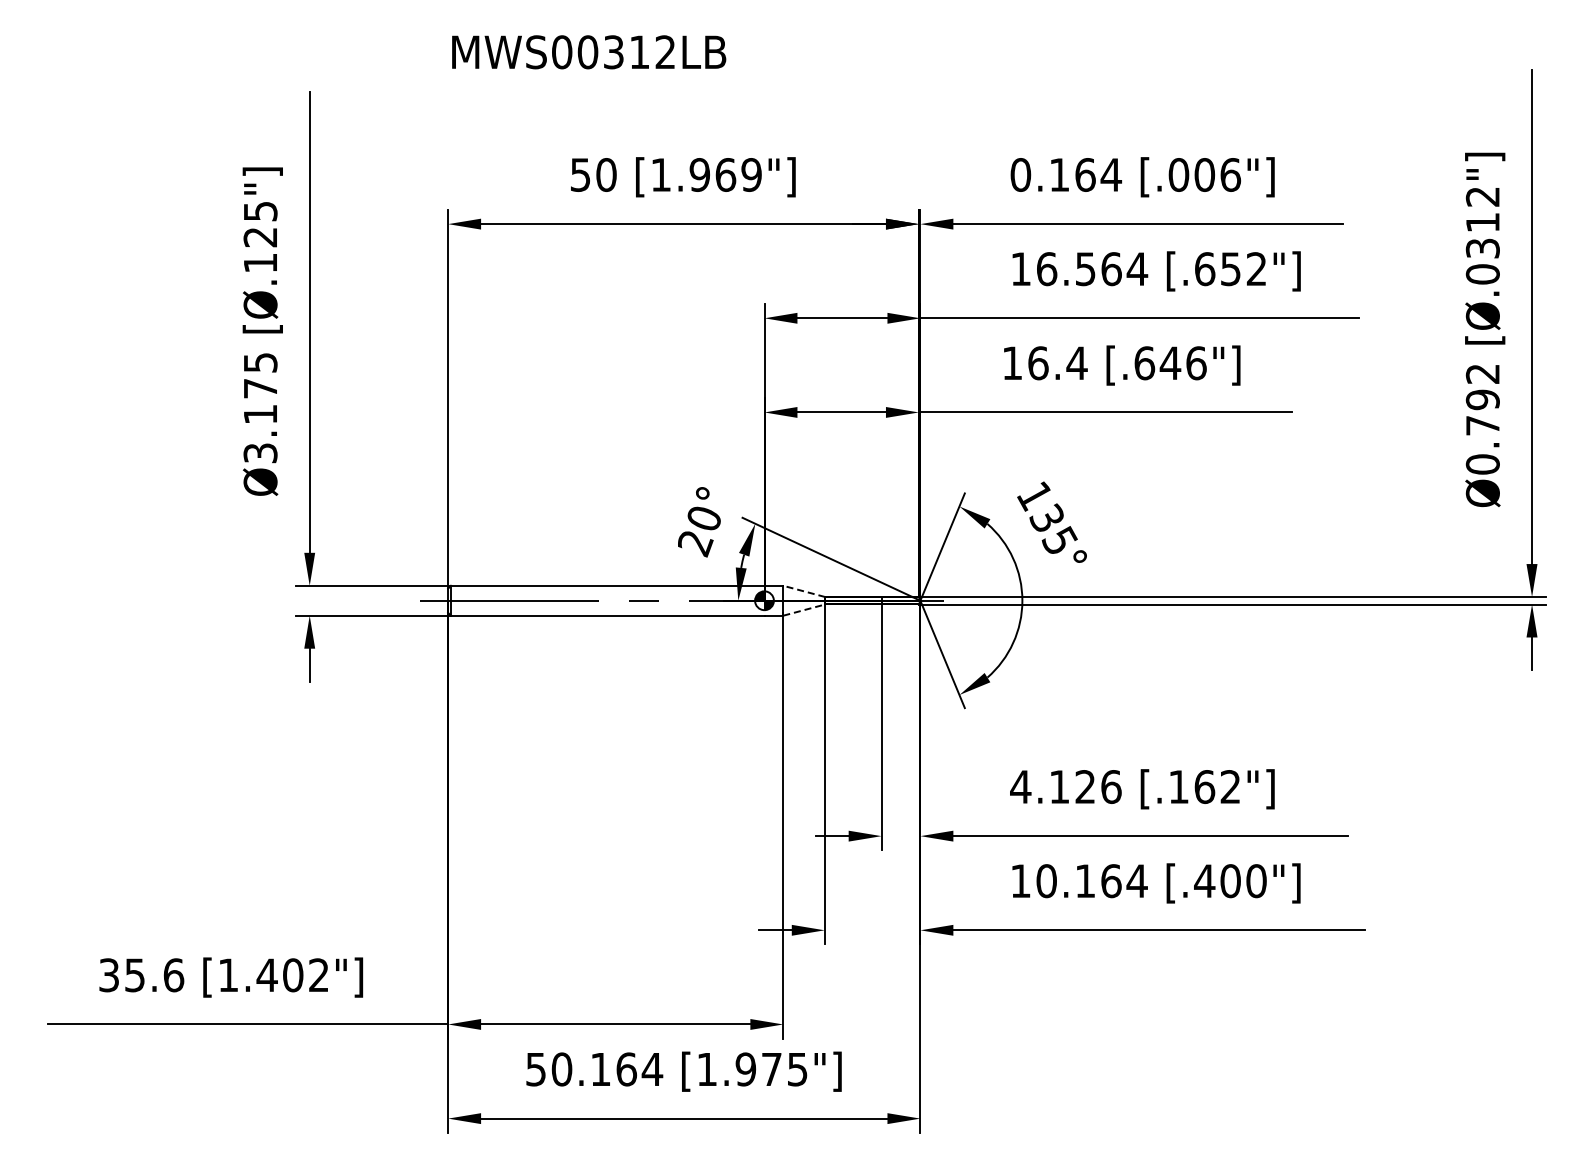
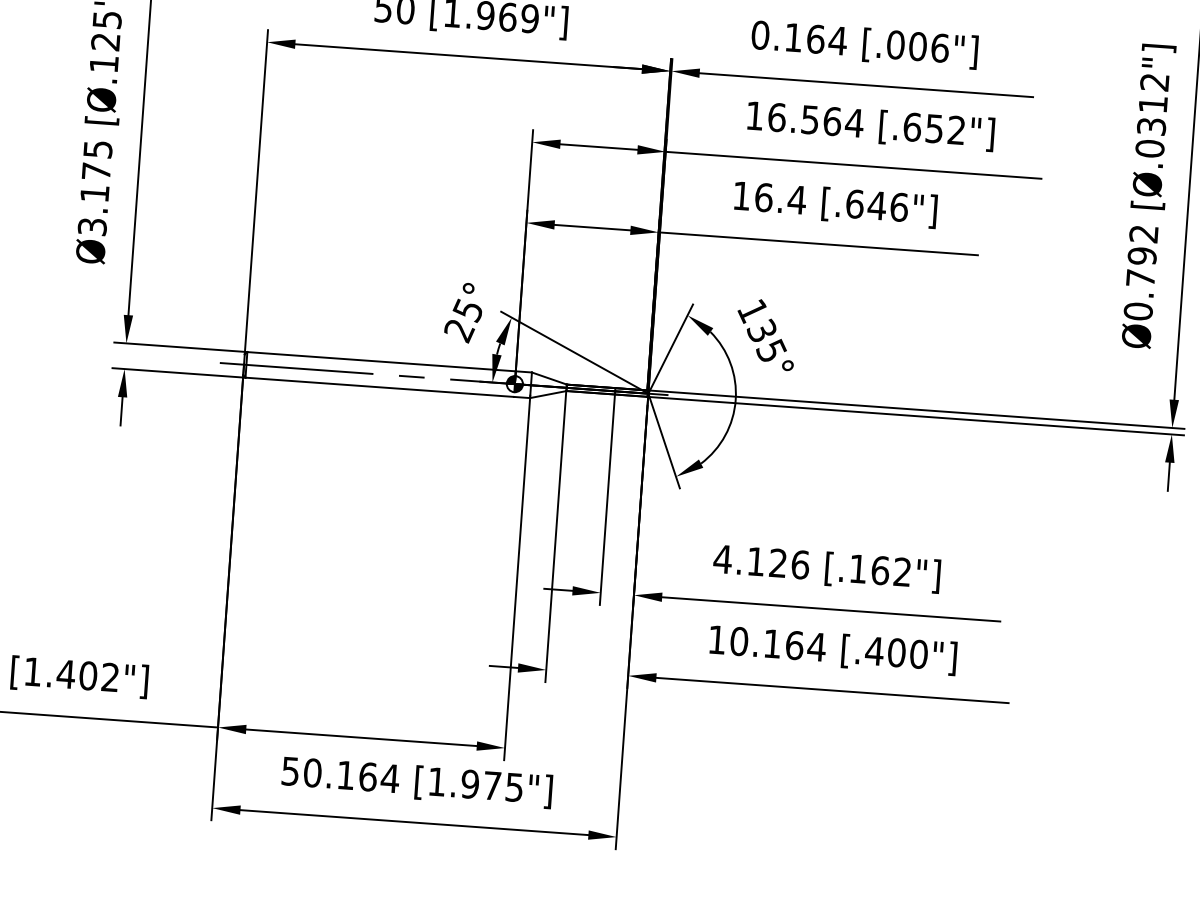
text: (703, 519) -> (467, 310), 20° -> 25°
line: (804, 591) -> (549, 378), dashed -> solid
line: (804, 610) -> (548, 394), dashed -> solid

